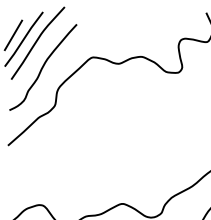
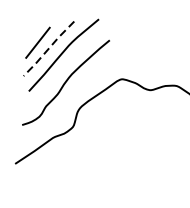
line: (23, 39) -> (48, 48), solid -> dashed

